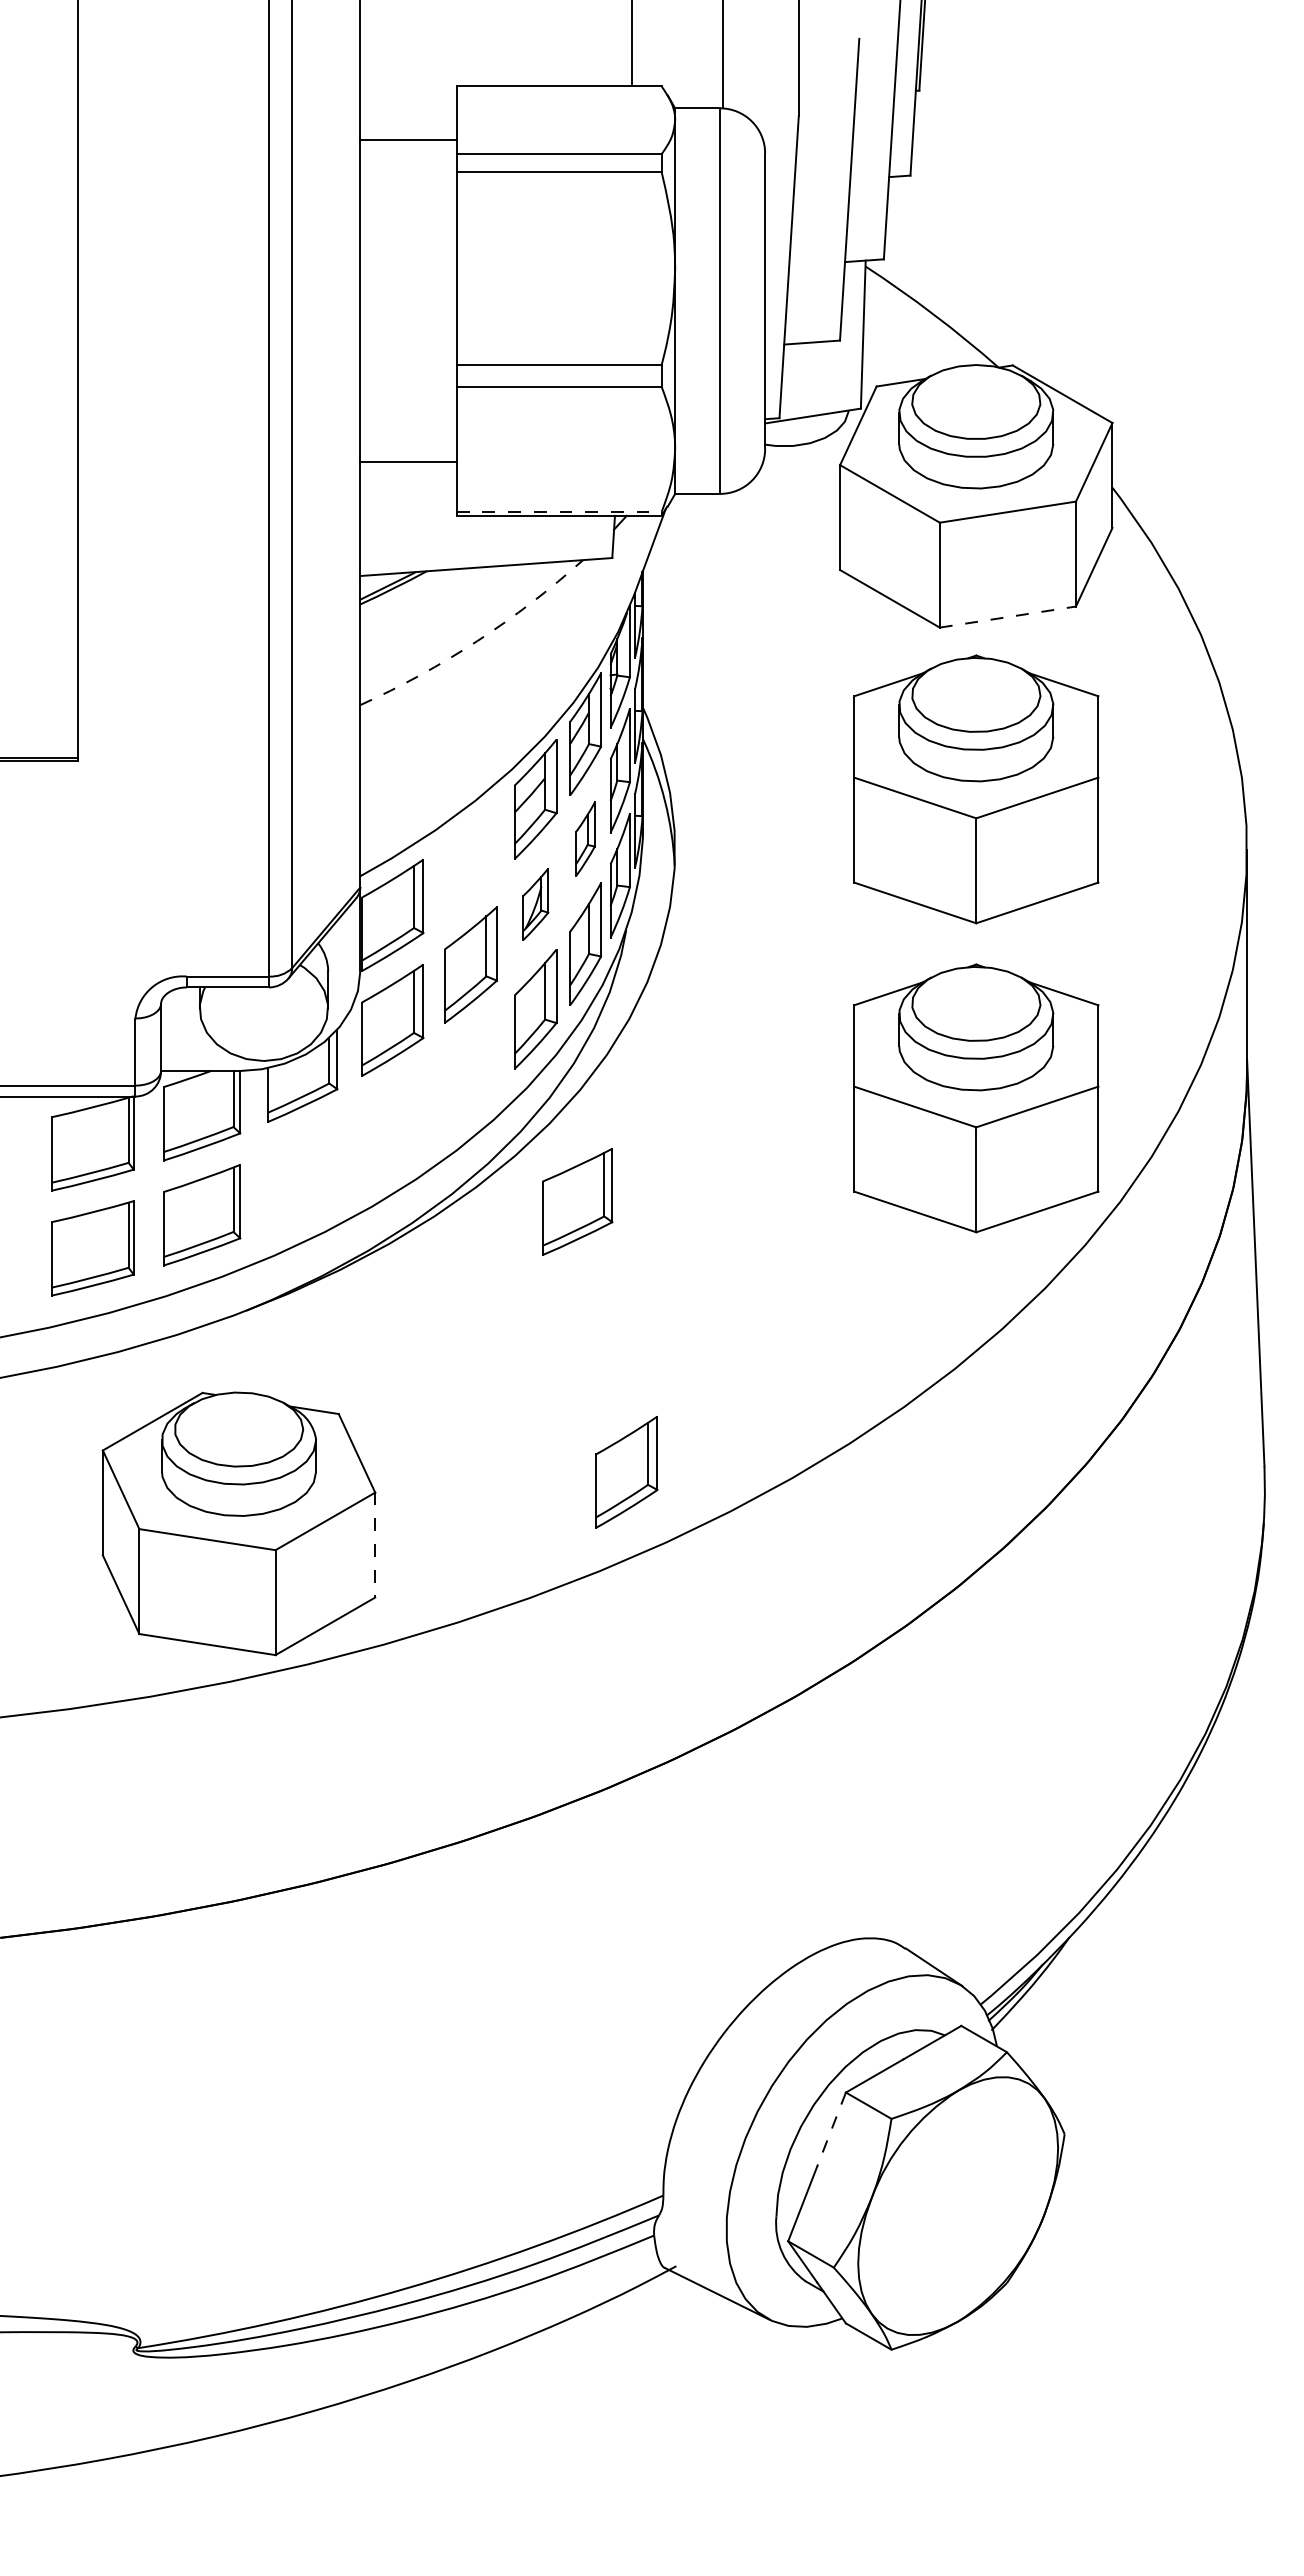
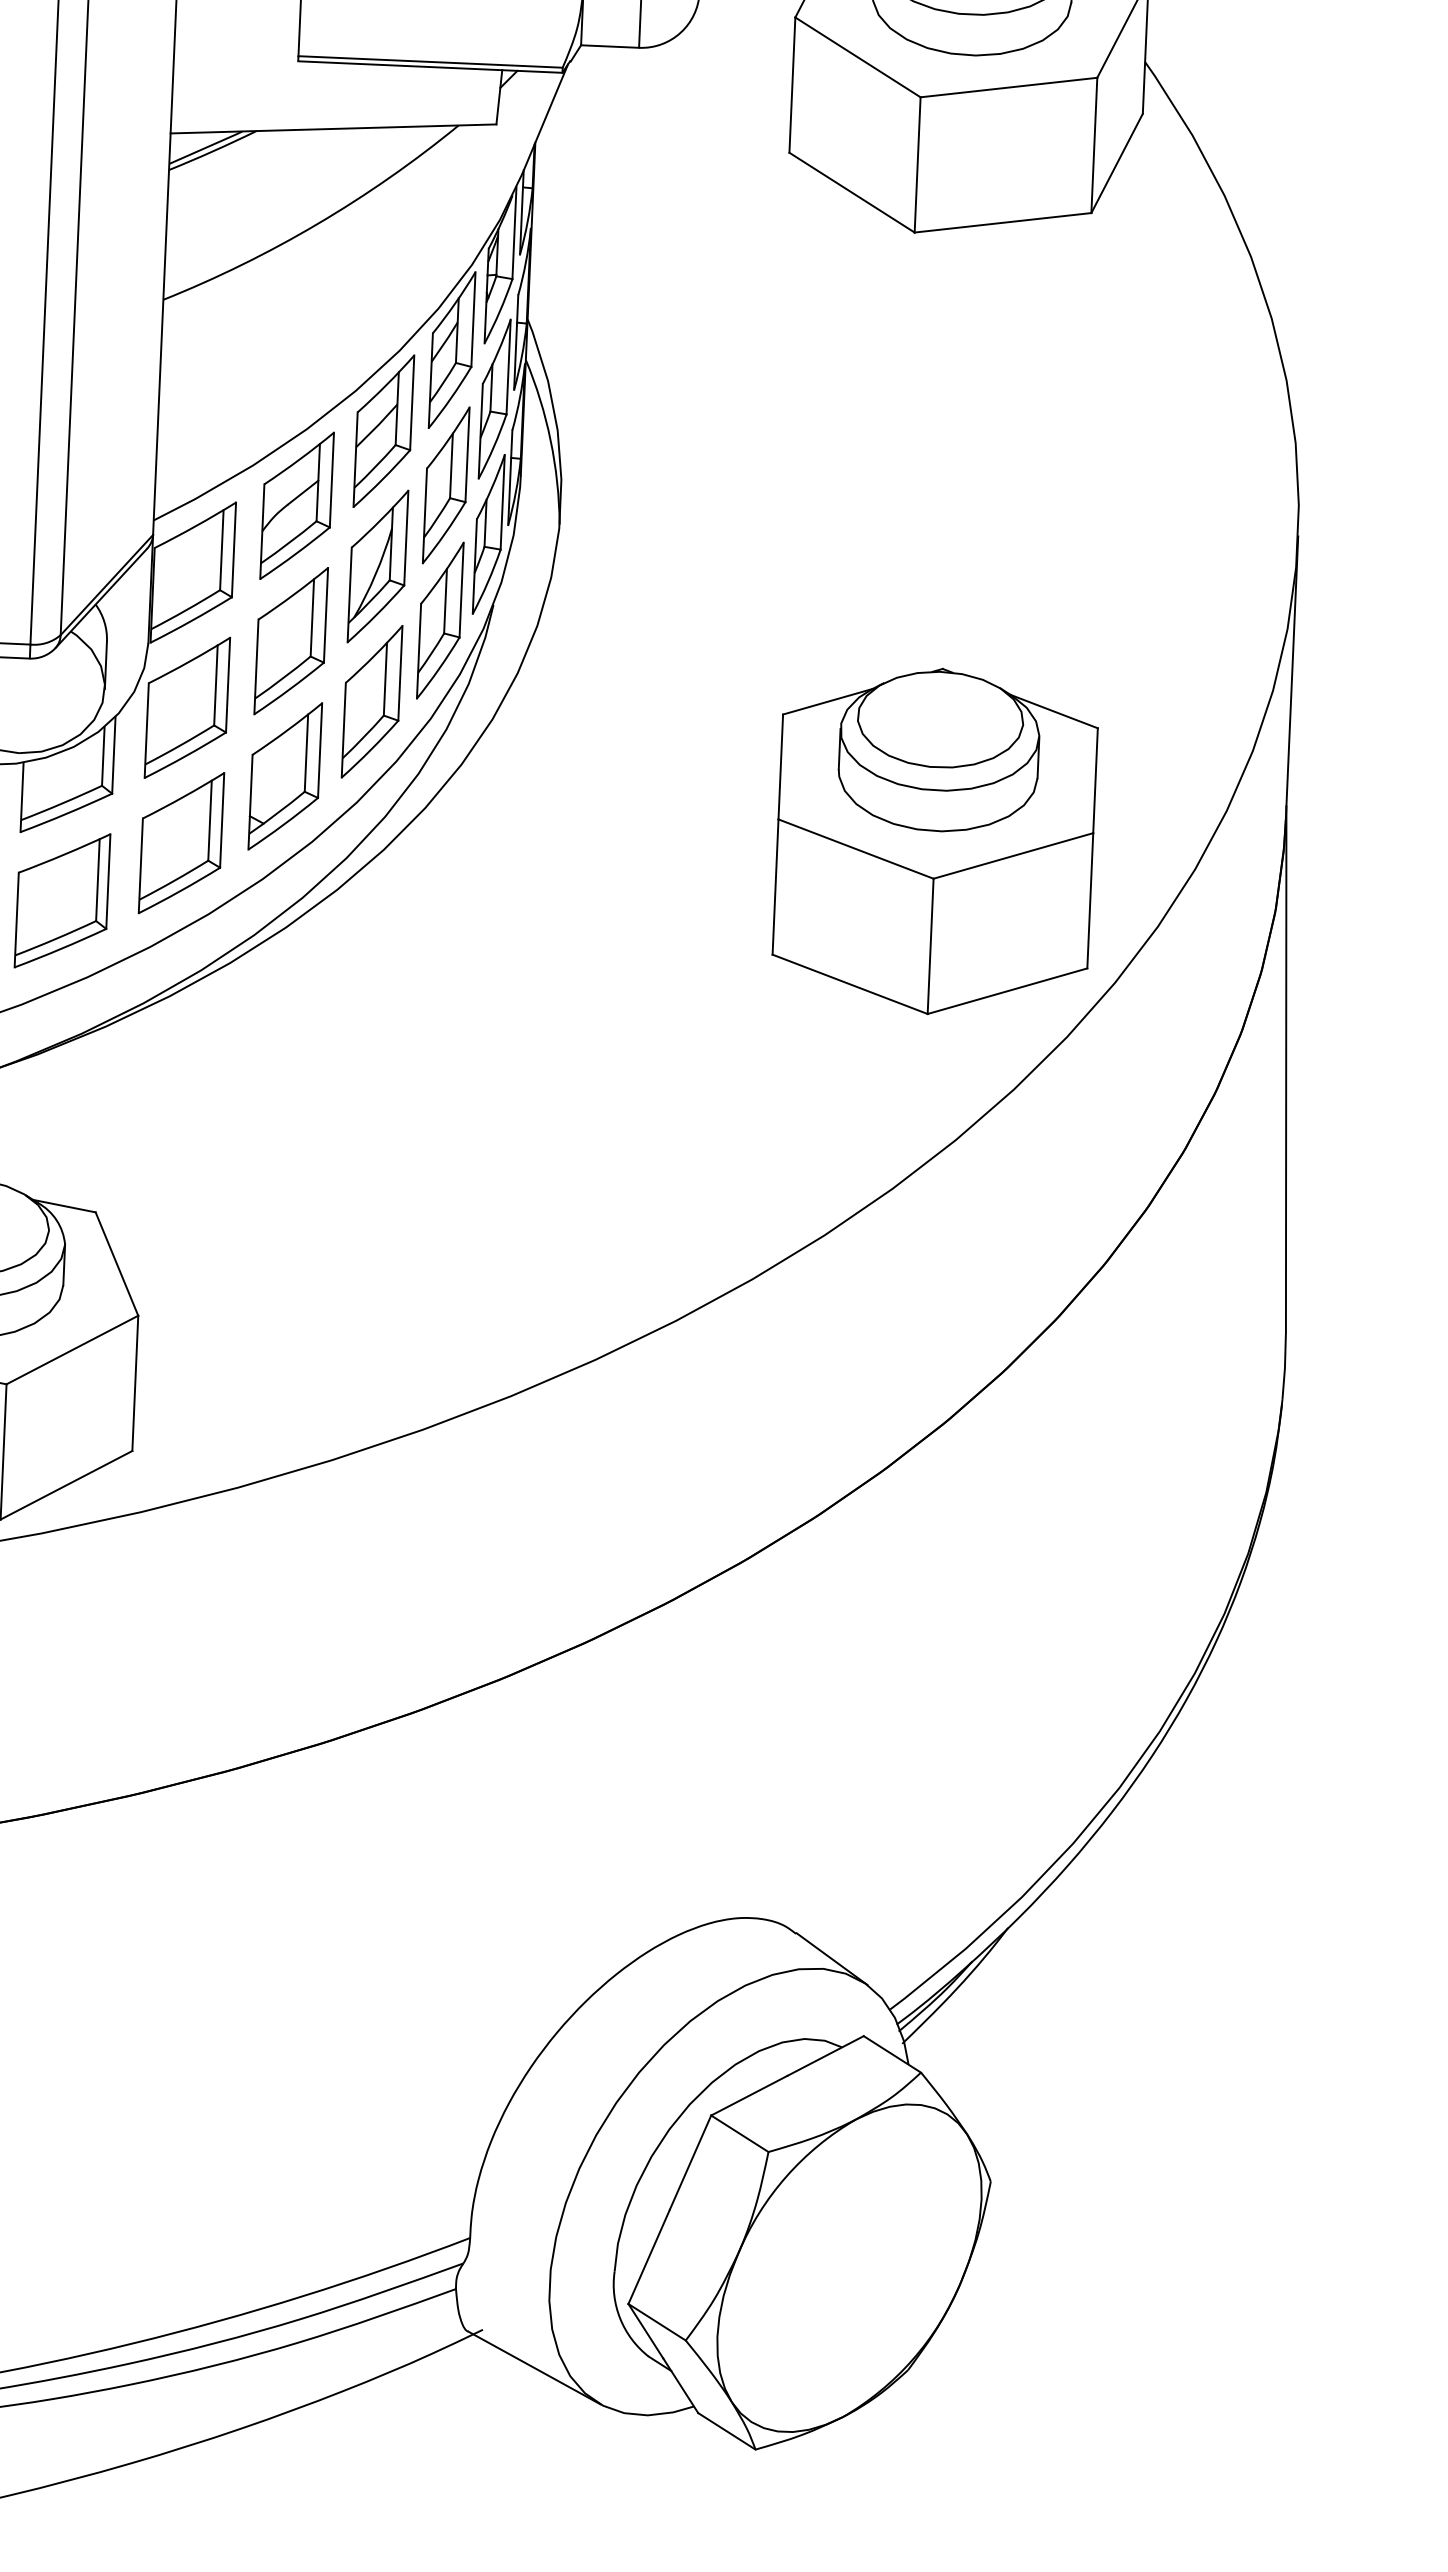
line: (559, 511) -> (430, 61), dashed -> solid
line: (1007, 617) -> (1002, 223), dashed -> solid
arc: (477, 641) -> (317, 224), dashed -> solid
part: (976, 789) -> (952, 443), removed
part: (585, 838) -> (446, 484), size x1.67
part: (470, 859) -> (296, 505), added
part: (535, 904) -> (377, 566), size x1.67
part: (470, 1069) -> (284, 775), added
part: (577, 1201) -> (62, 900), moved
part: (626, 1472) -> (181, 843), moved
line: (375, 1545) -> (135, 1383), dashed -> solid
line: (831, 2129) -> (690, 2162), dashed -> solid

